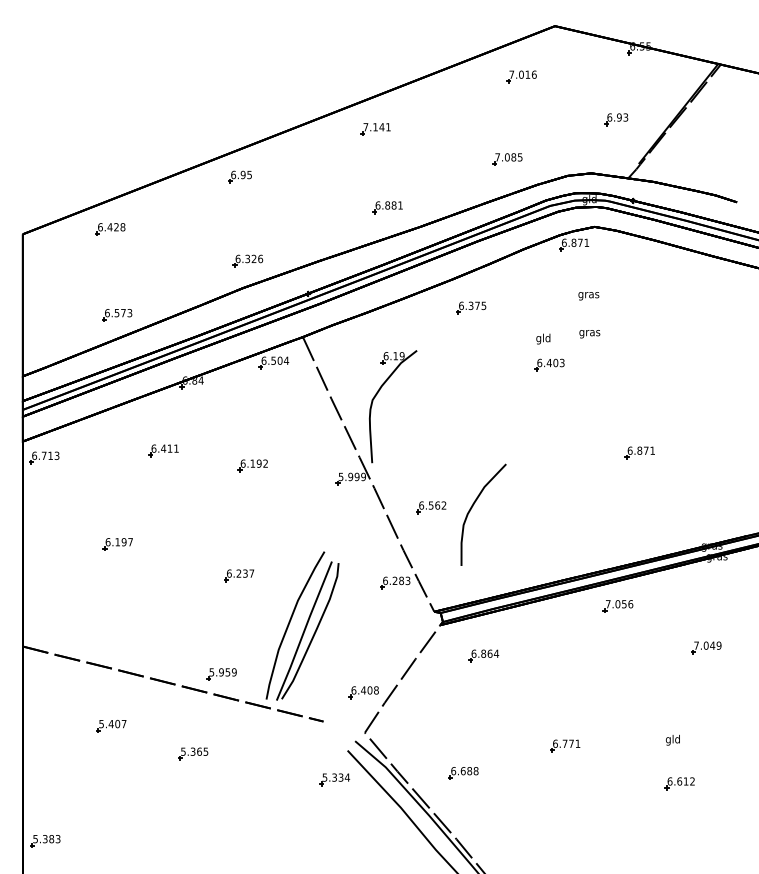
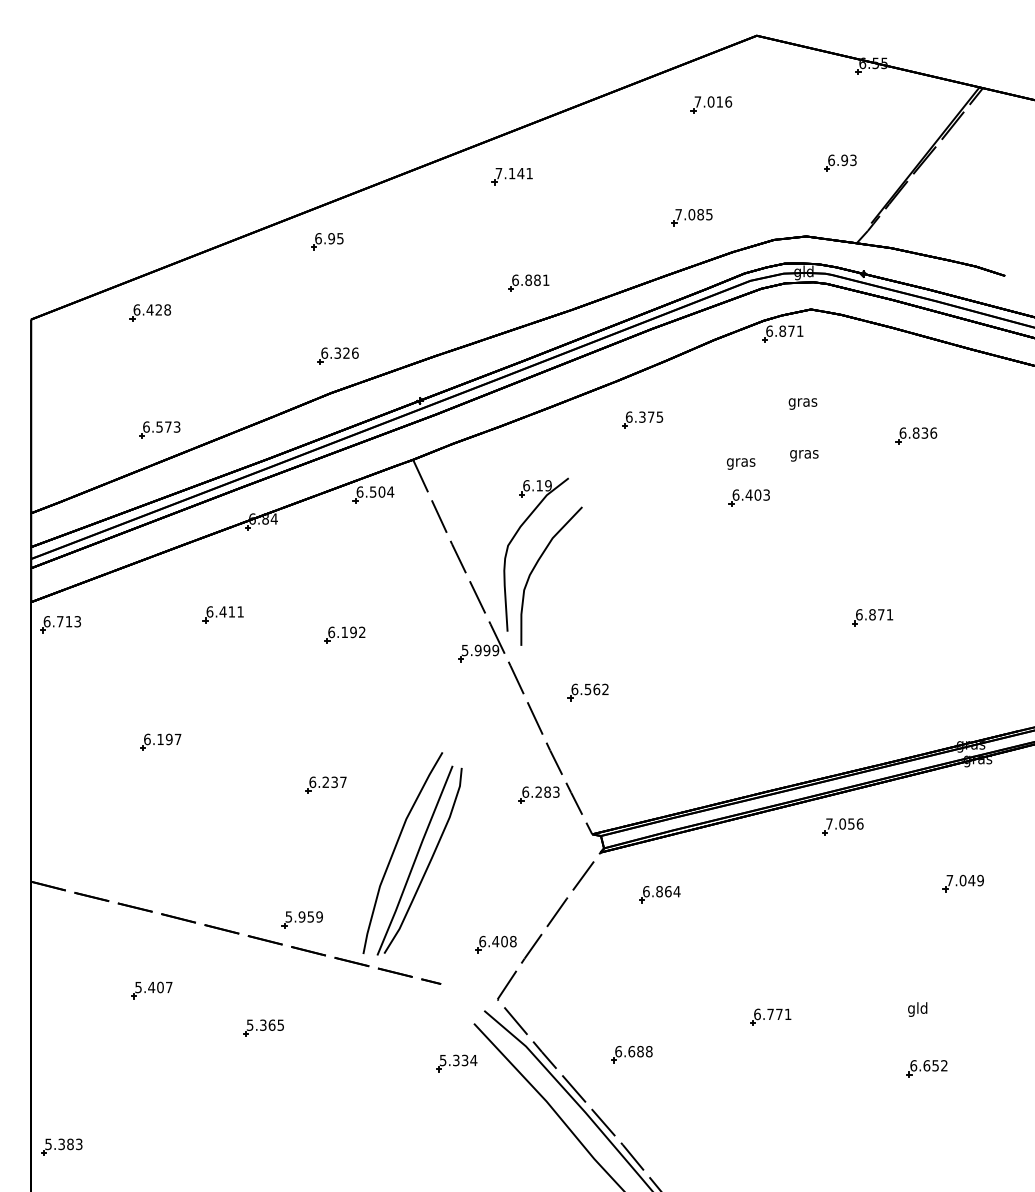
part: (672, 319) -> (916, 435), added
text: (543, 339) -> (741, 462), gld -> gras
curve: (473, 506) -> (537, 564), moved
text: (686, 781) -> (935, 1065), 6.612 -> 6.652

